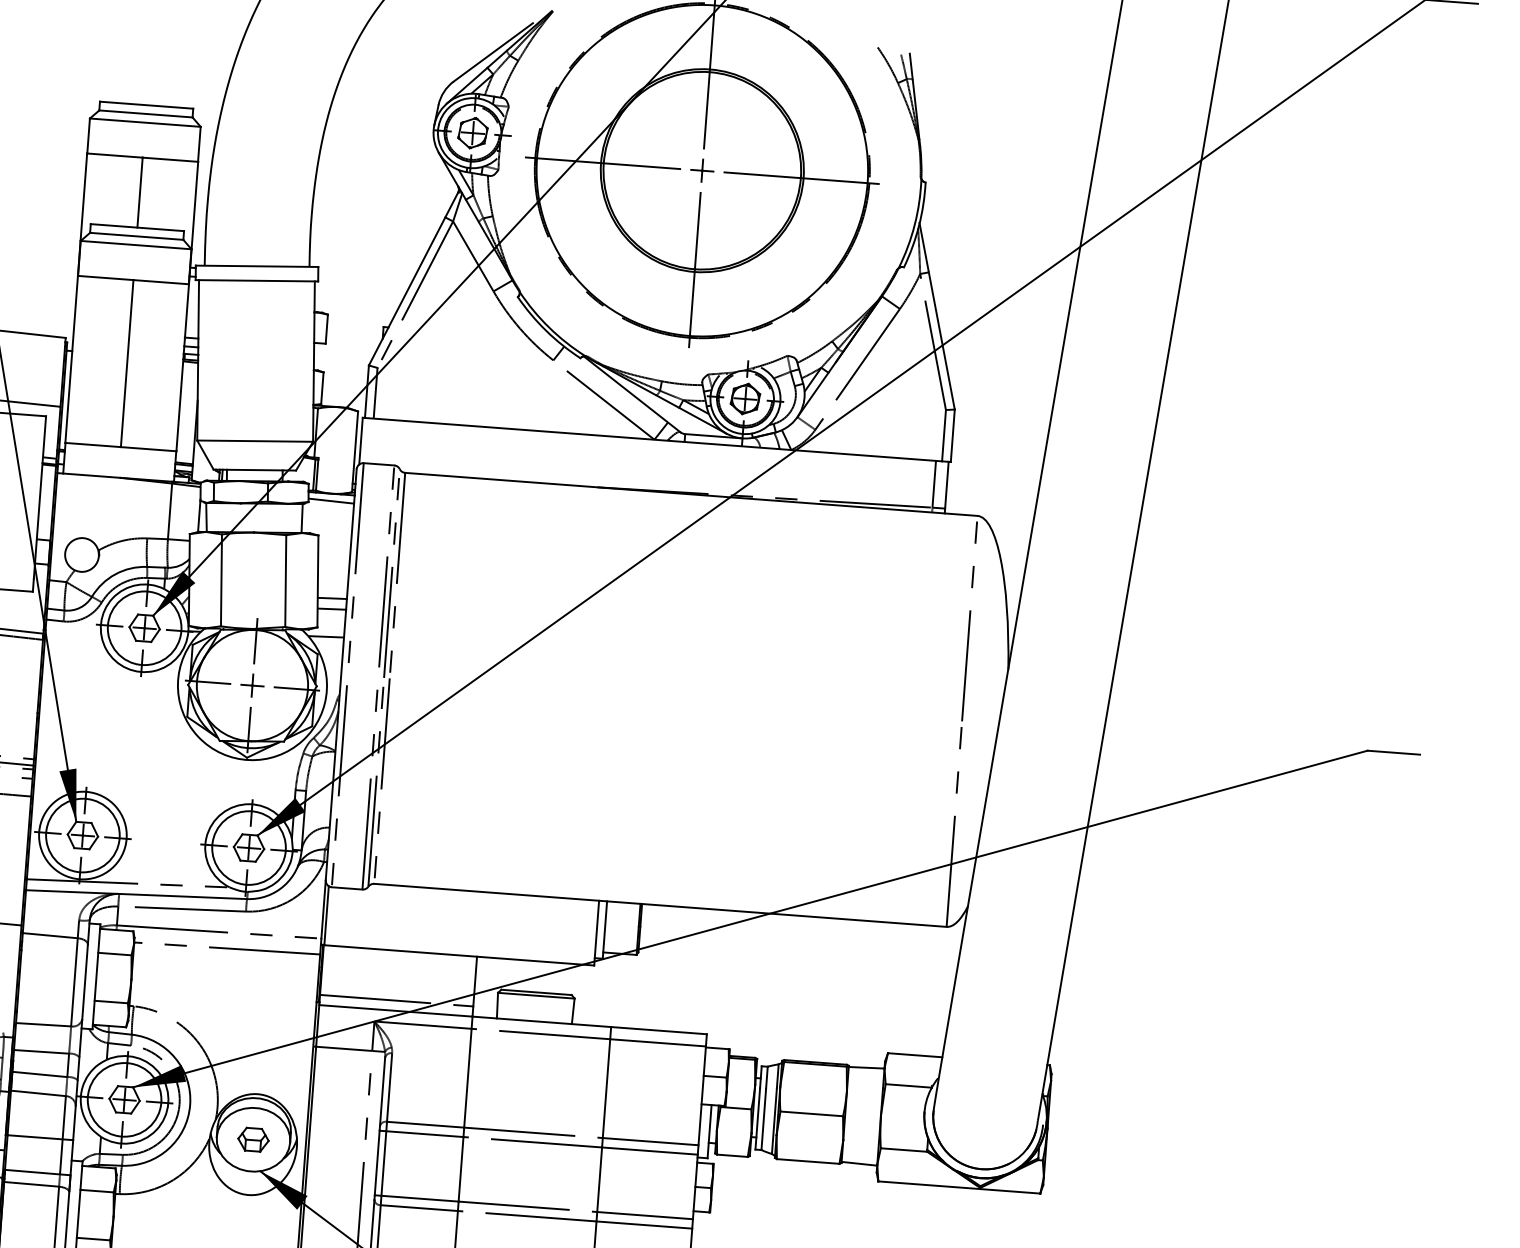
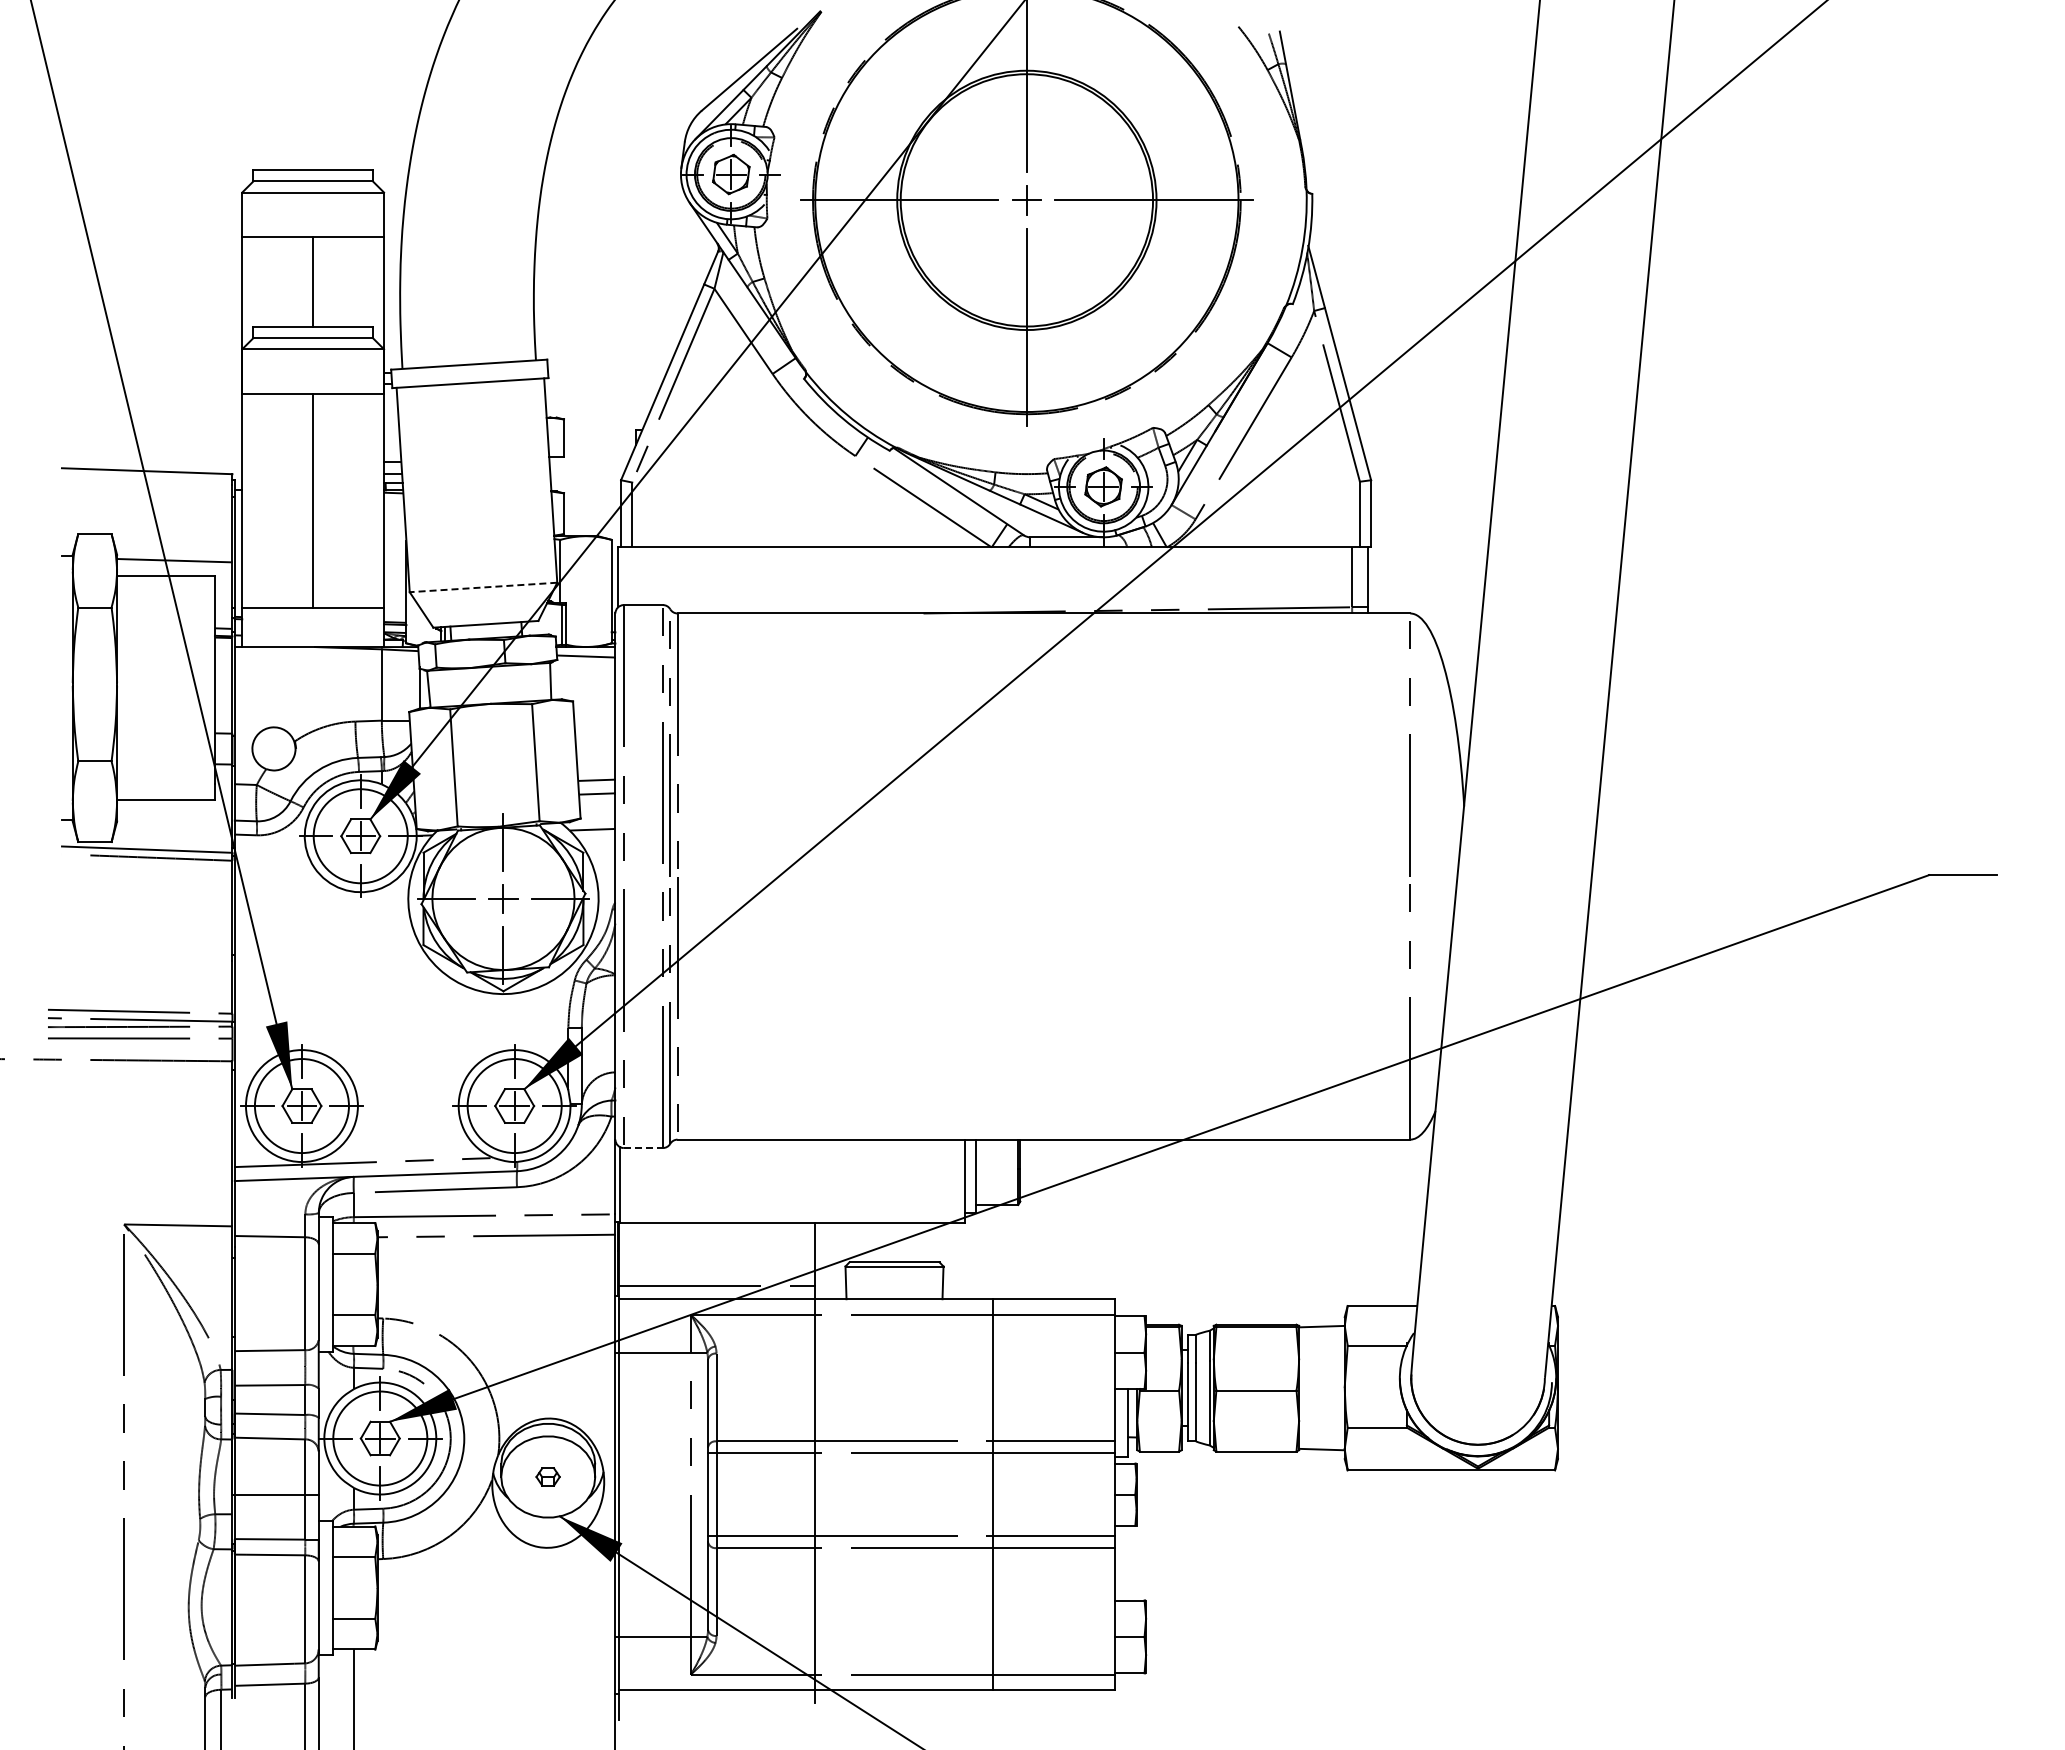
line: (255, 441) -> (483, 587), solid -> dashed
line: (347, 888) -> (643, 1148), solid -> dashed
part: (252, 1139) -> (547, 1476), size x0.6

